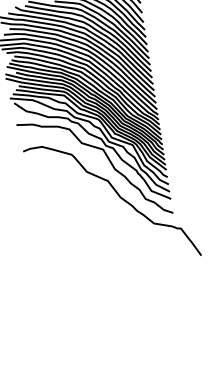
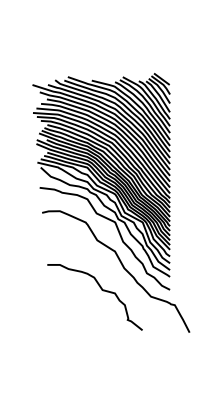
curve: (99, 225) -> (101, 290), added

